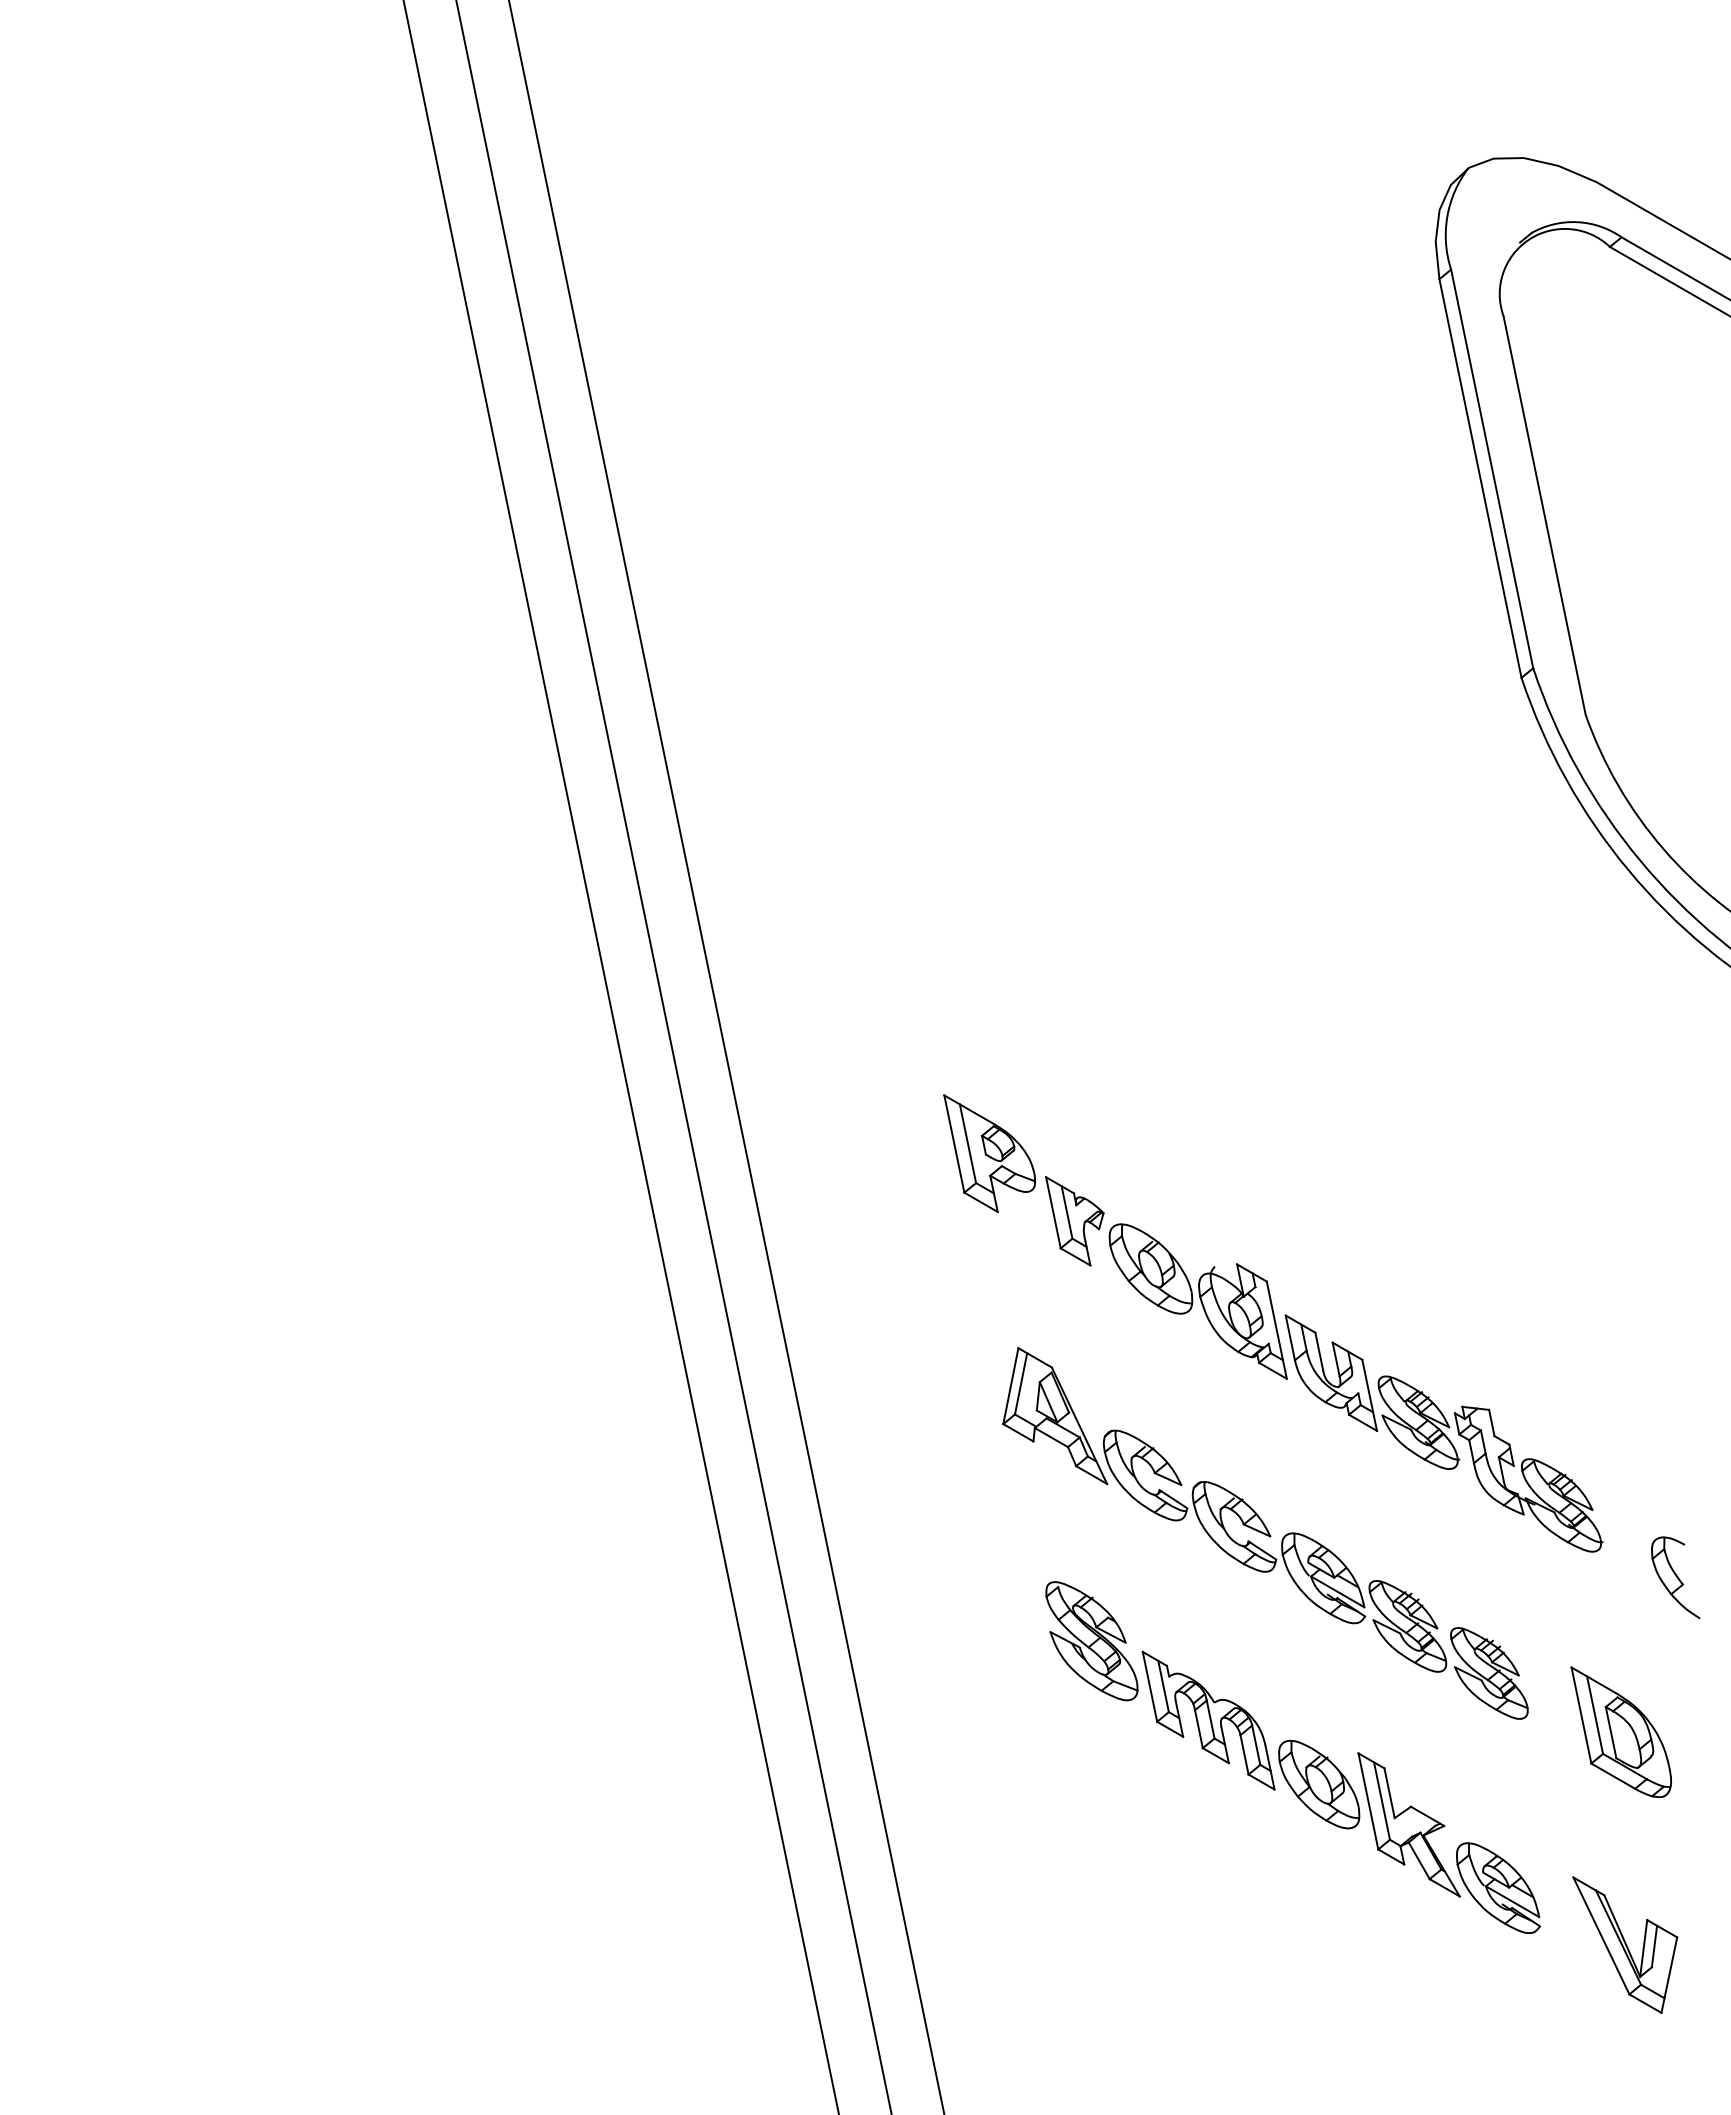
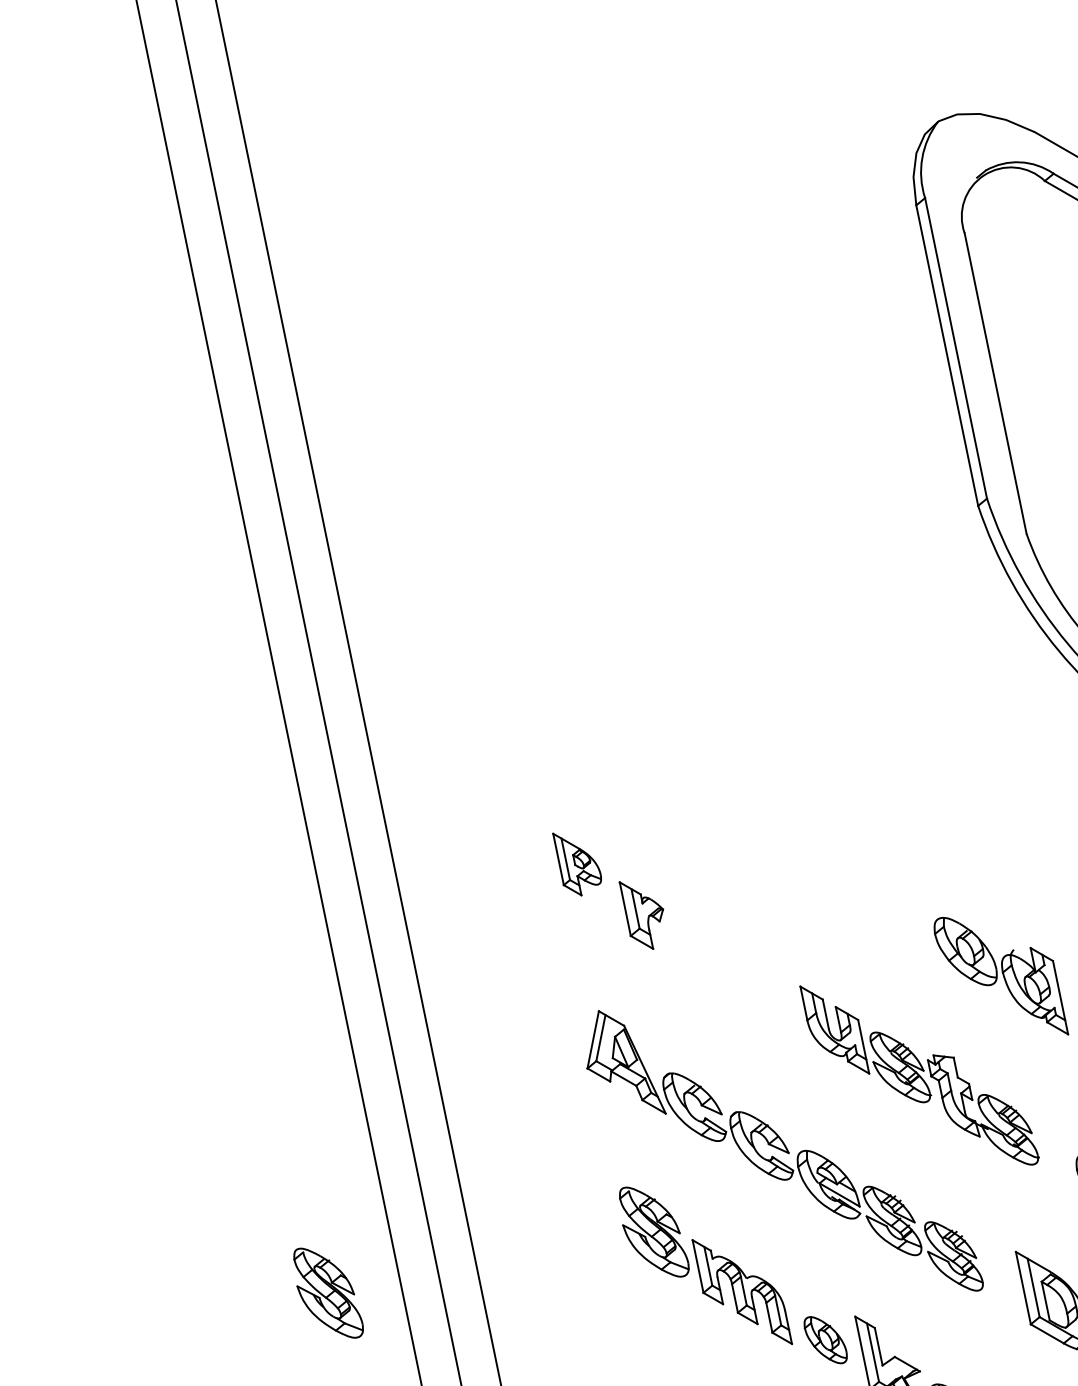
part: (989, 1153) -> (577, 864), size x0.7
part: (1197, 1301) -> (1000, 976), moved
part: (659, 1722) -> (328, 1293), added
part: (1319, 1784) -> (825, 1340), size x0.7

